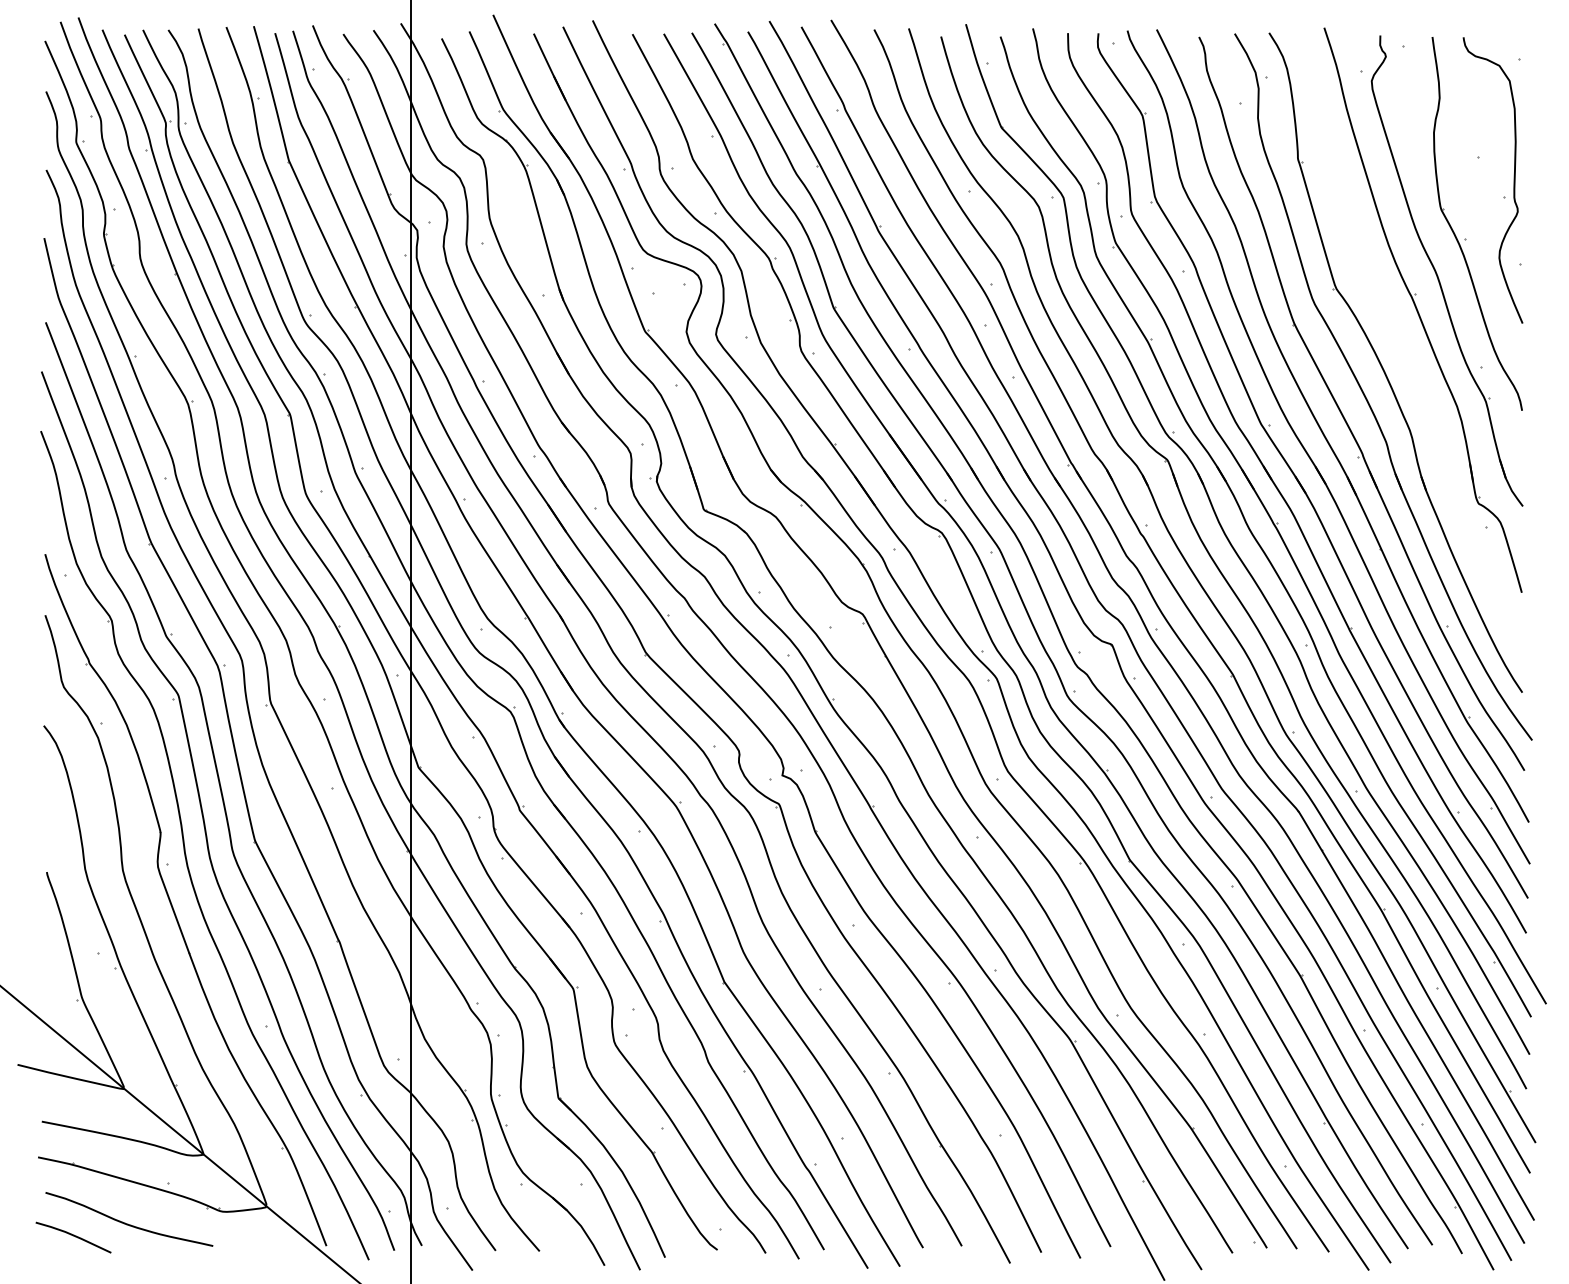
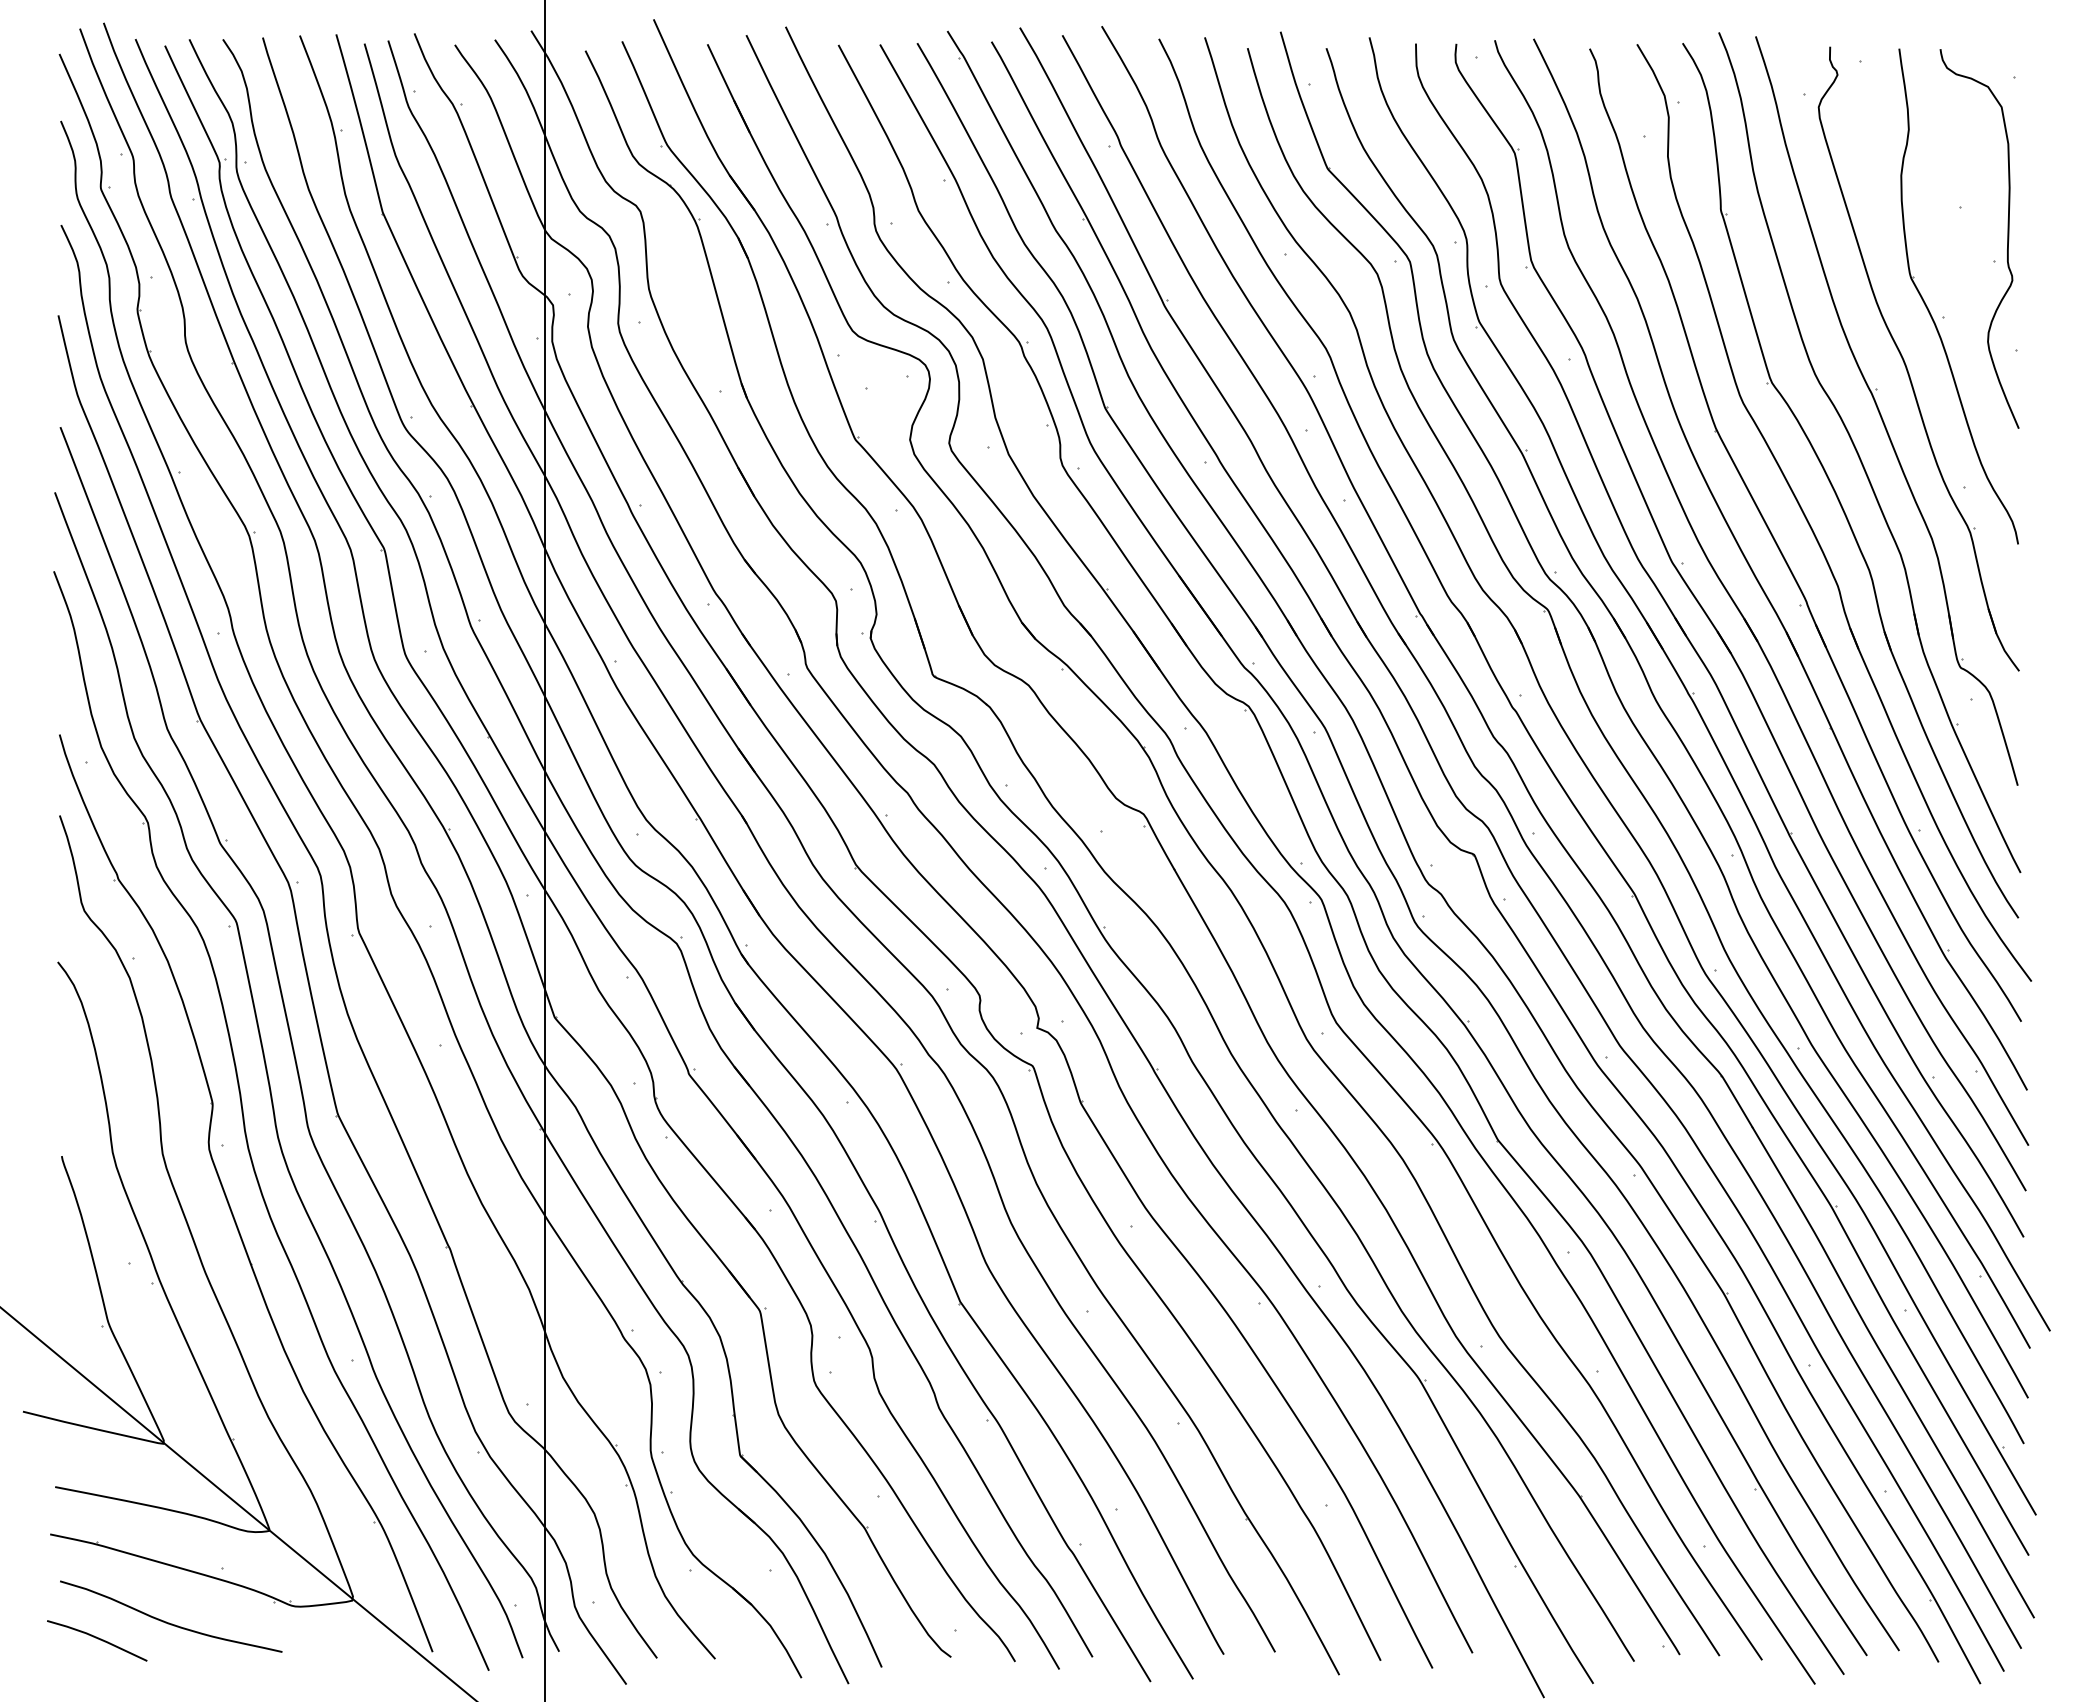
part: (1403, 344) -> (1860, 456), added

